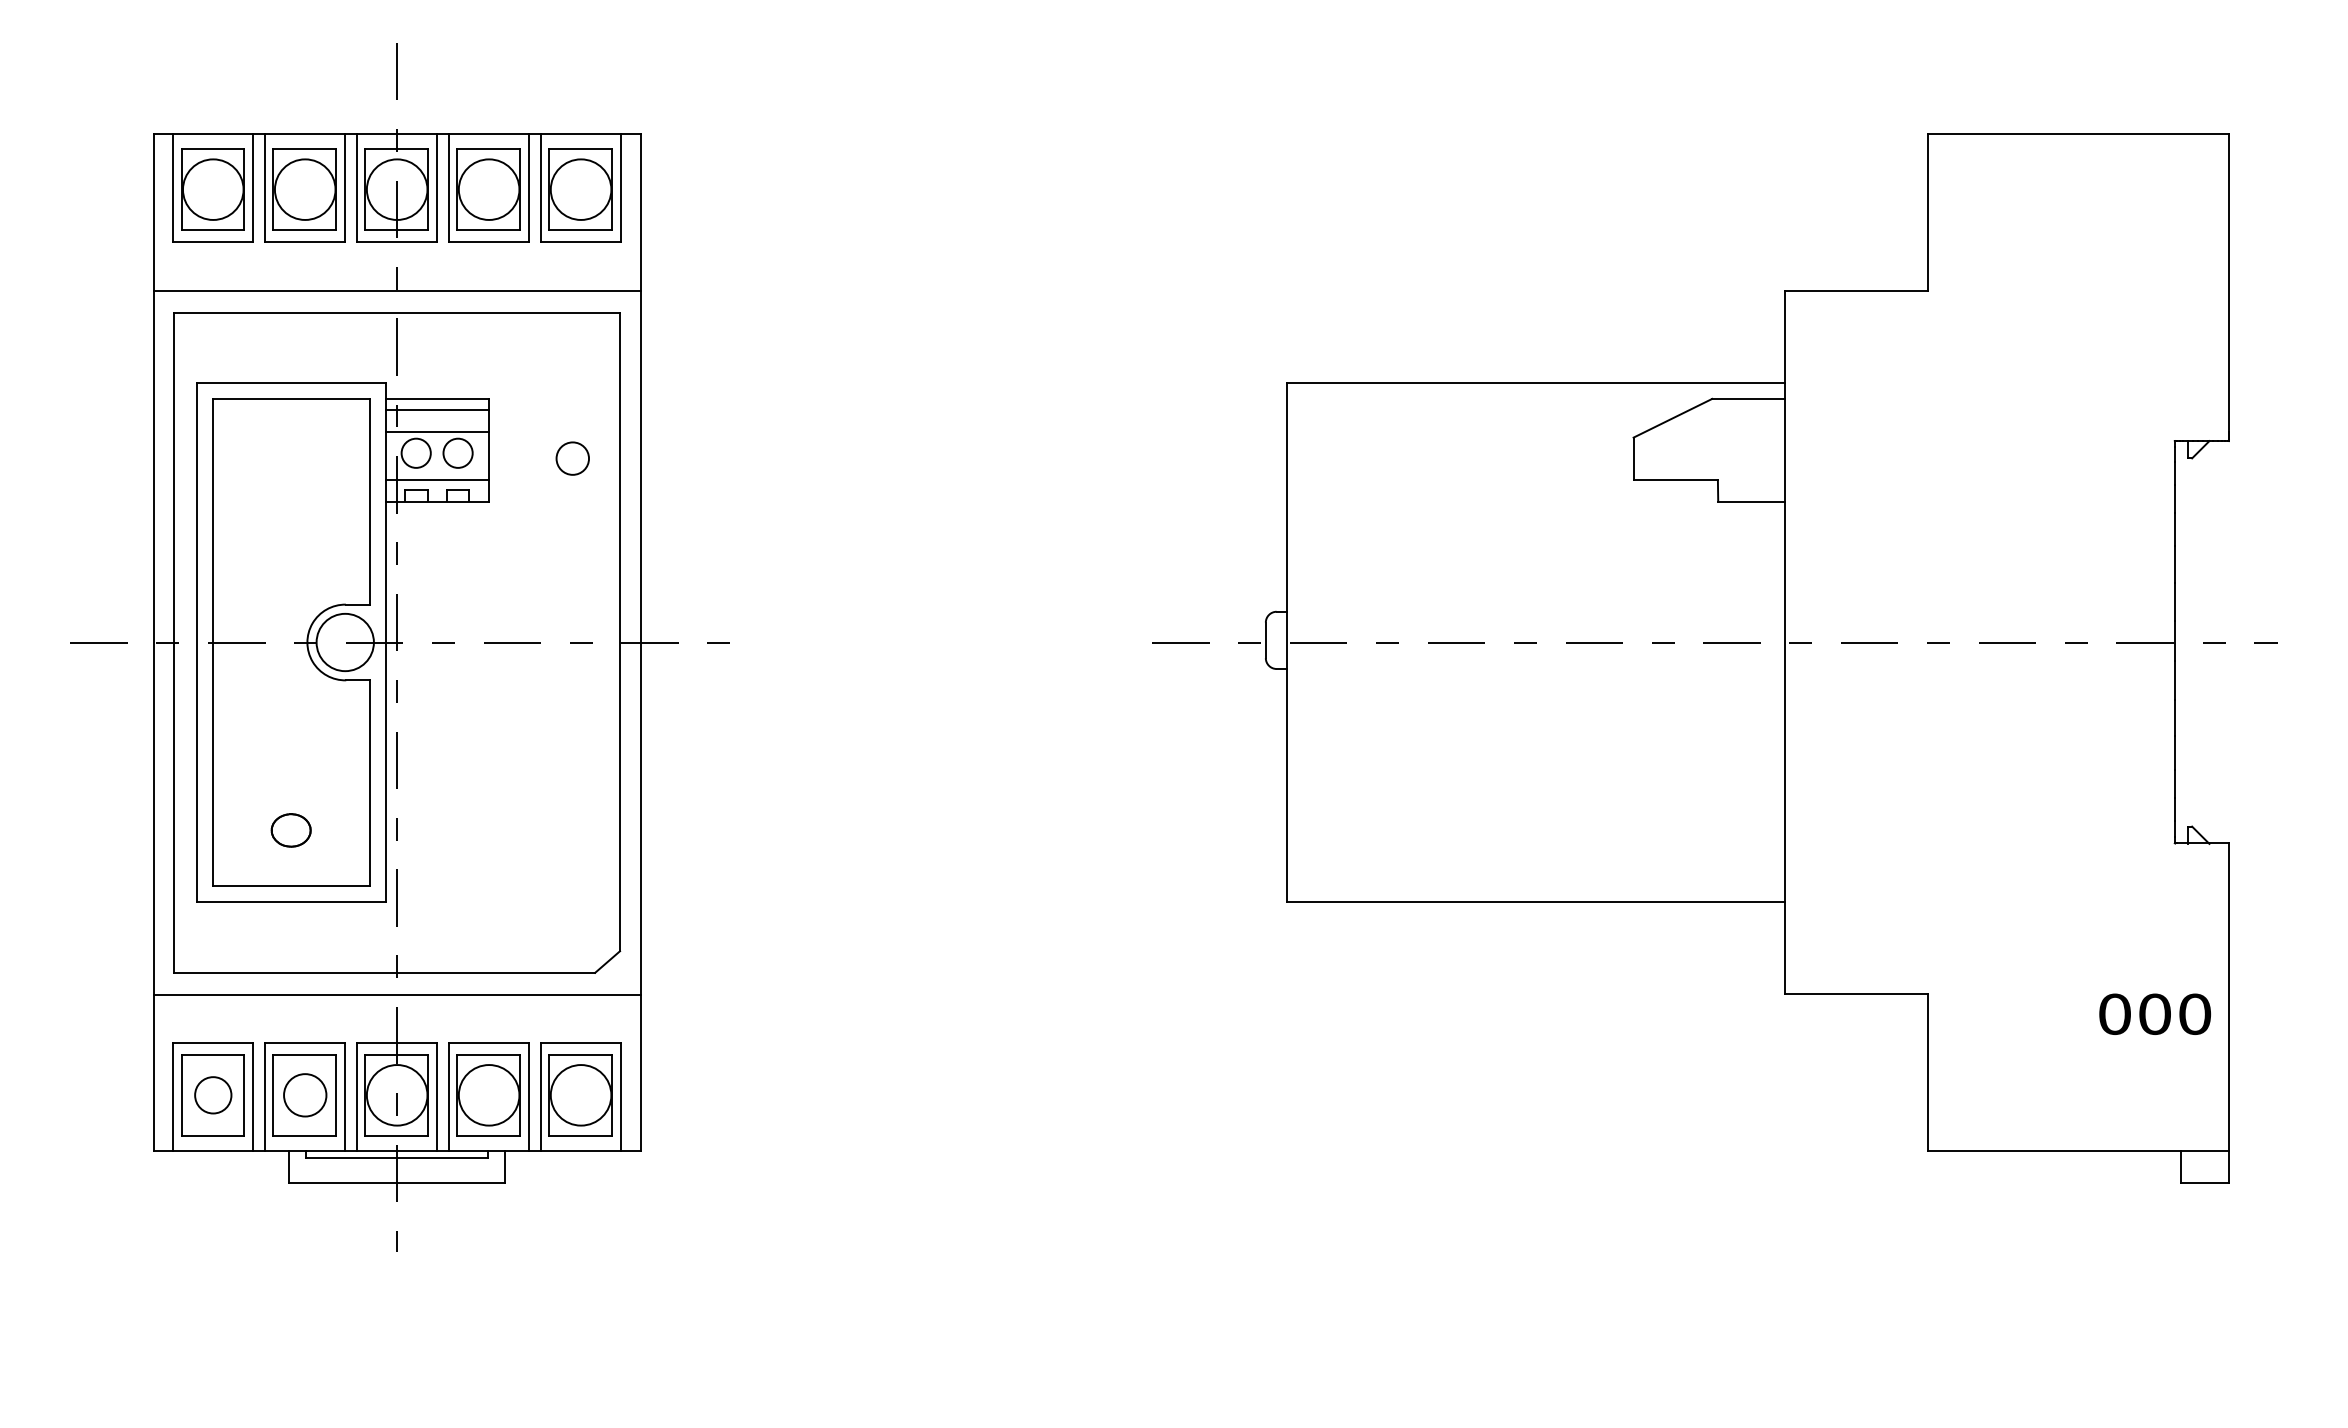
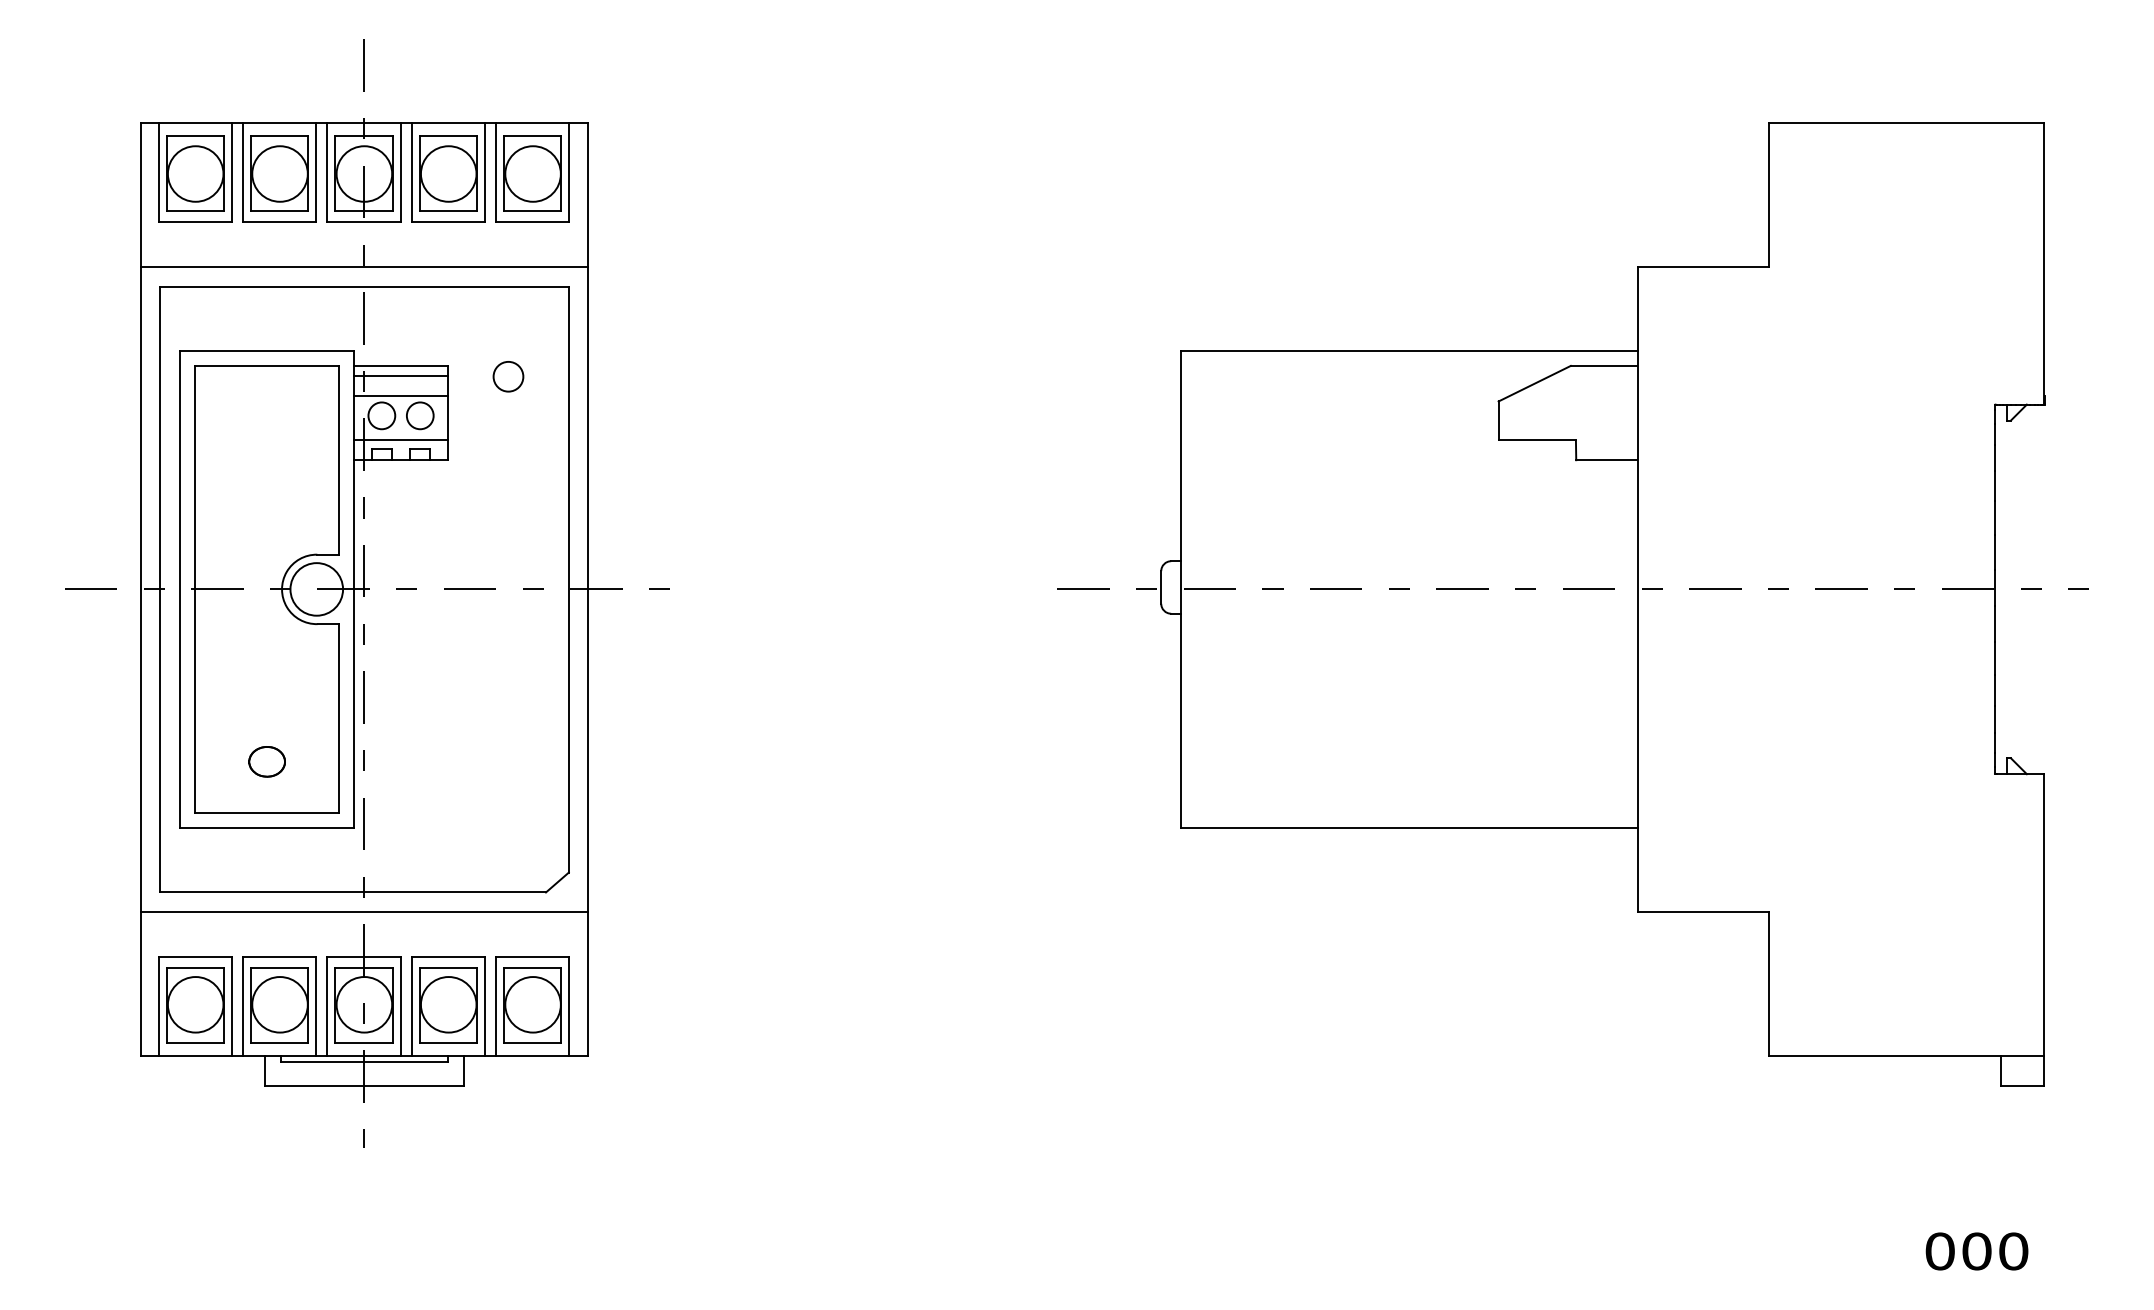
circle: (572, 458) -> (508, 376), moved
text: (2154, 1014) -> (1976, 1251), moved
circle: (213, 1094) -> (195, 1004), size x1.67
circle: (304, 1094) -> (279, 1004), size x1.43

